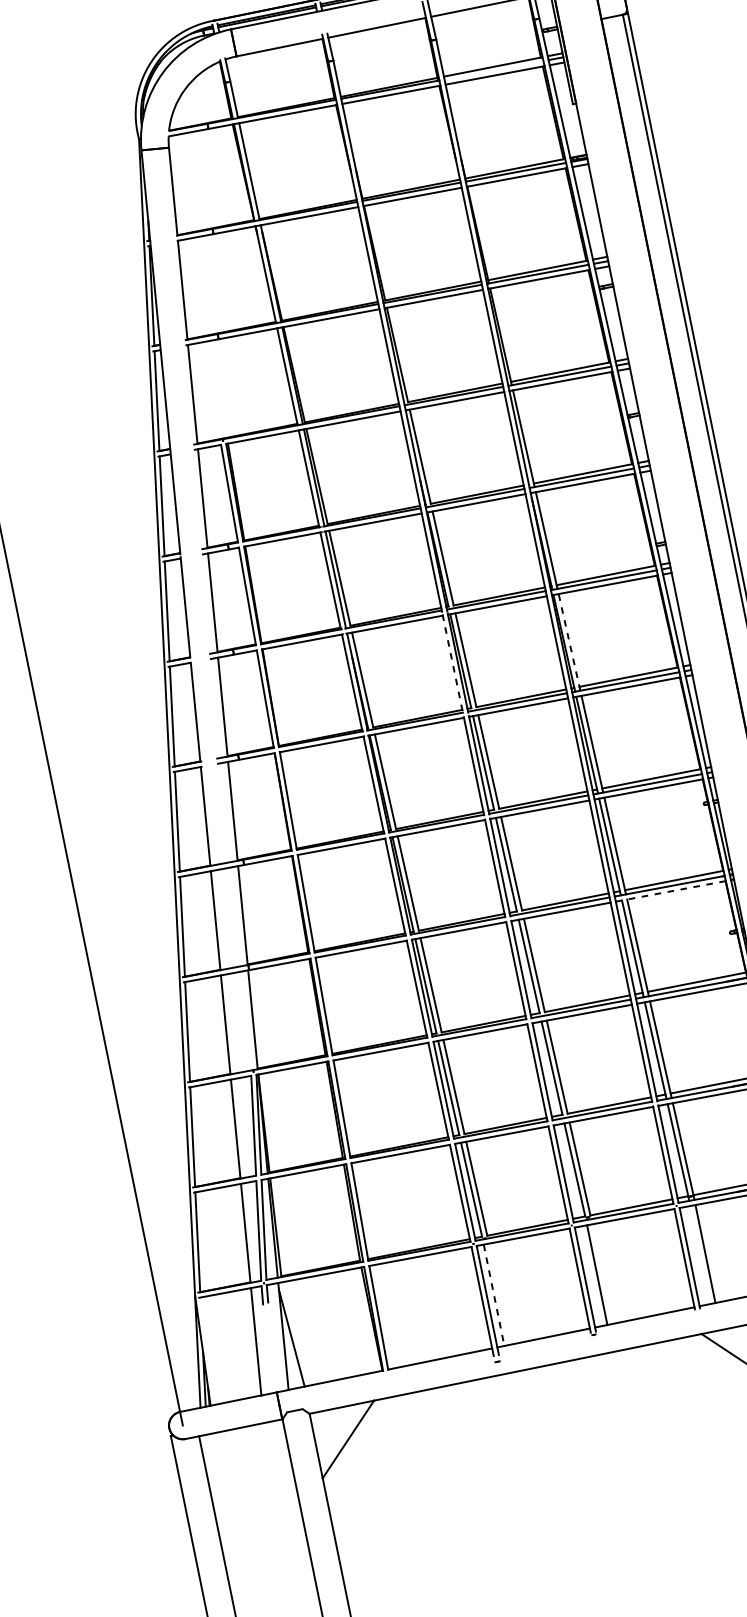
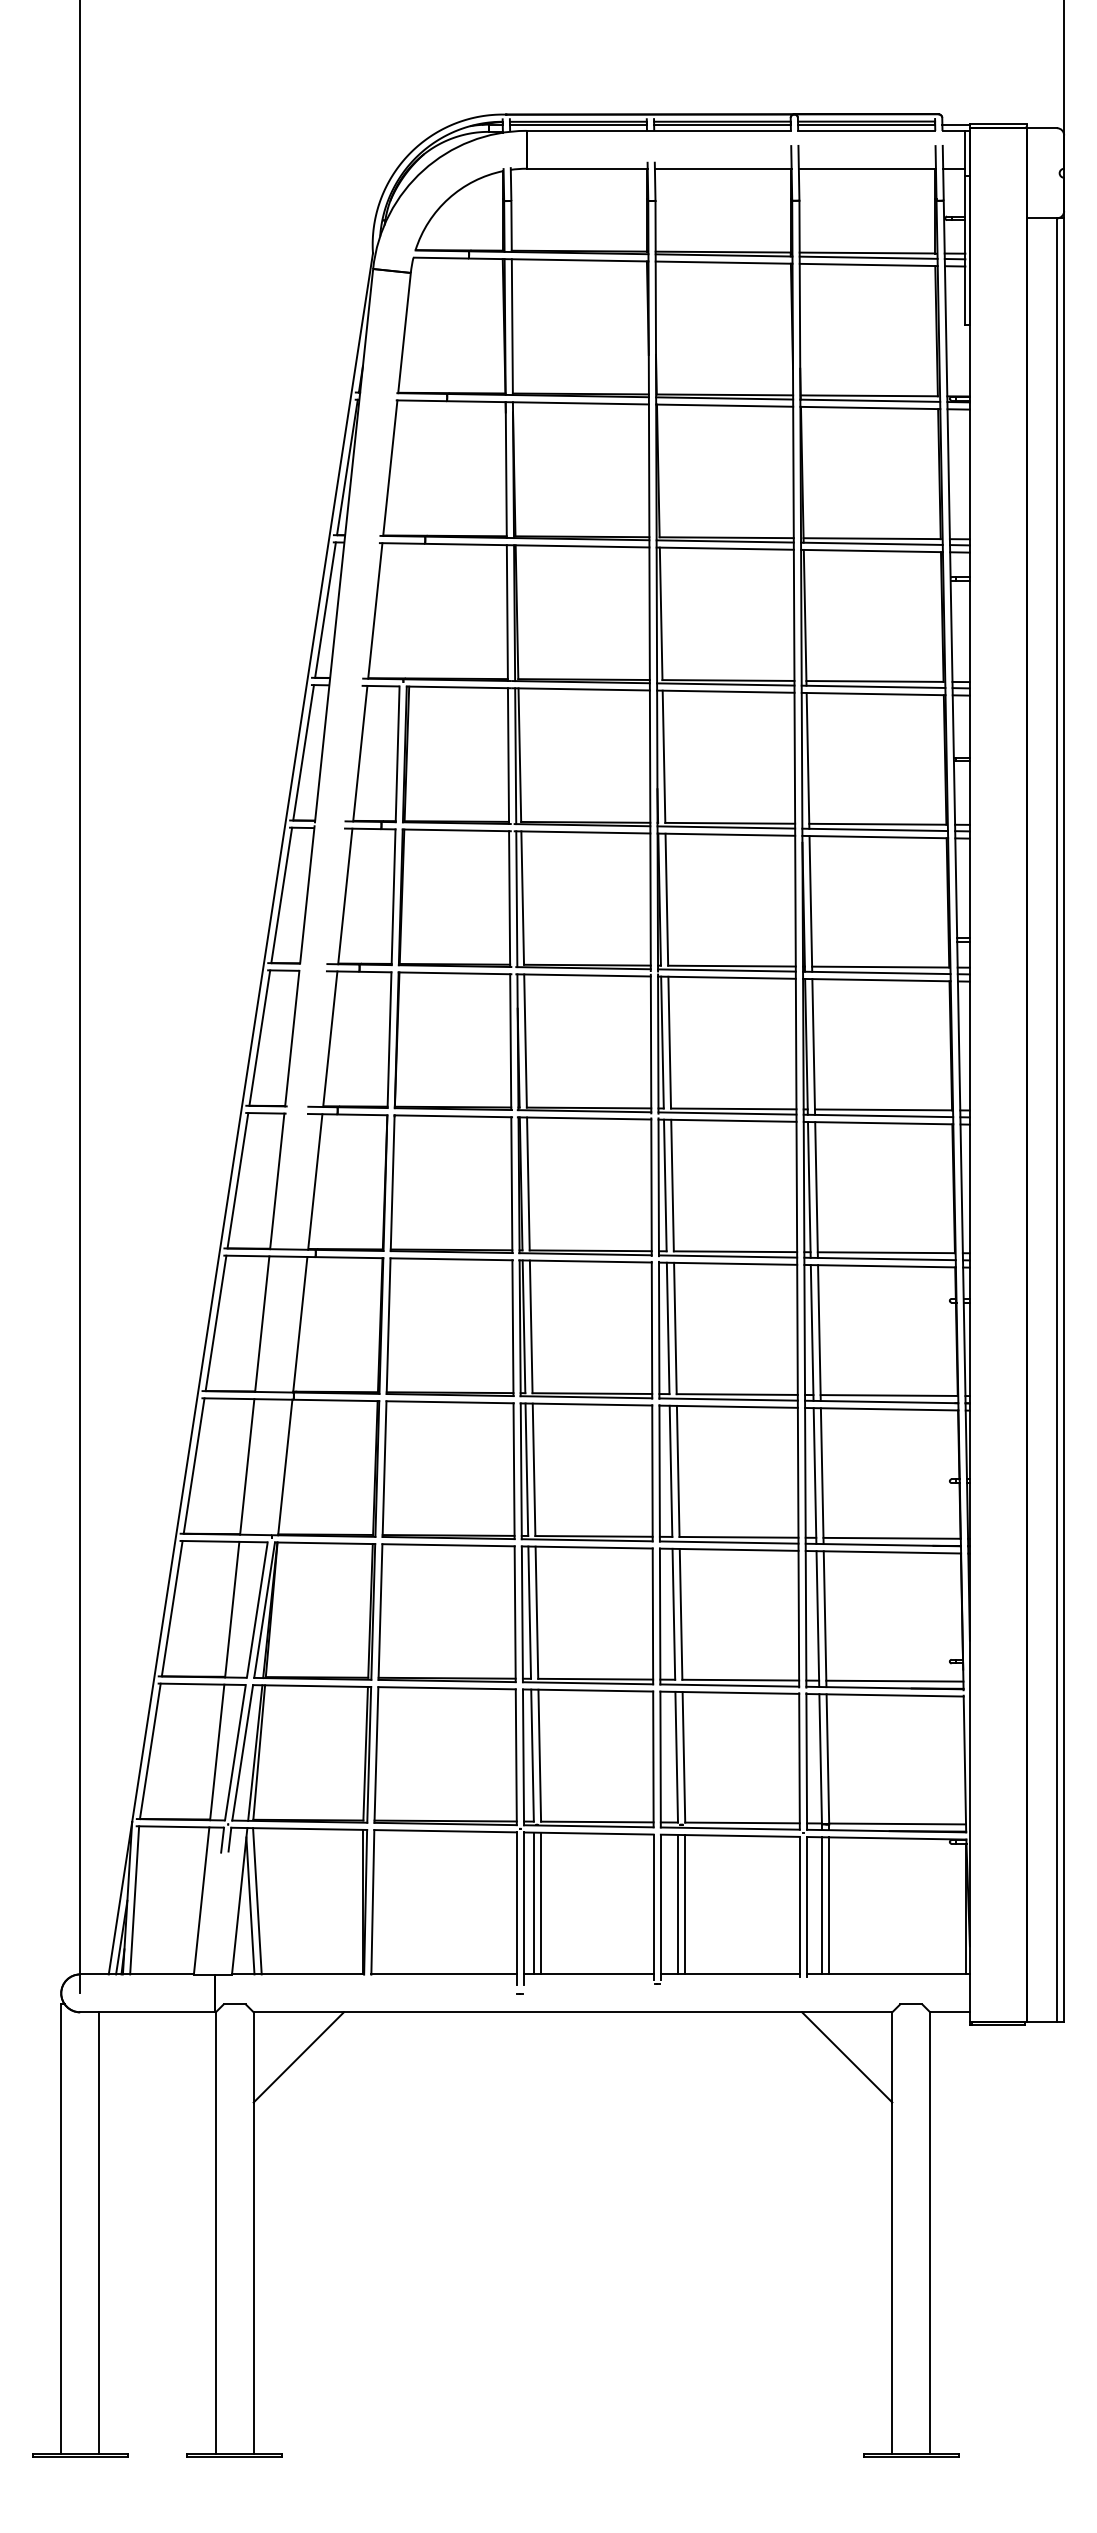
line: (493, 70) -> (868, 257), added
line: (569, 642) -> (813, 1047), dashed -> solid
line: (453, 664) -> (651, 1044), dashed -> solid
line: (670, 891) -> (881, 1409), dashed -> solid
line: (699, 1254) -> (821, 1905), added
line: (602, 1273) -> (685, 1904), added
line: (499, 1294) -> (541, 1903), added
line: (493, 1295) -> (533, 1903), dashed -> solid
line: (296, 1334) -> (257, 1901), added
line: (208, 1351) -> (134, 1900), added

